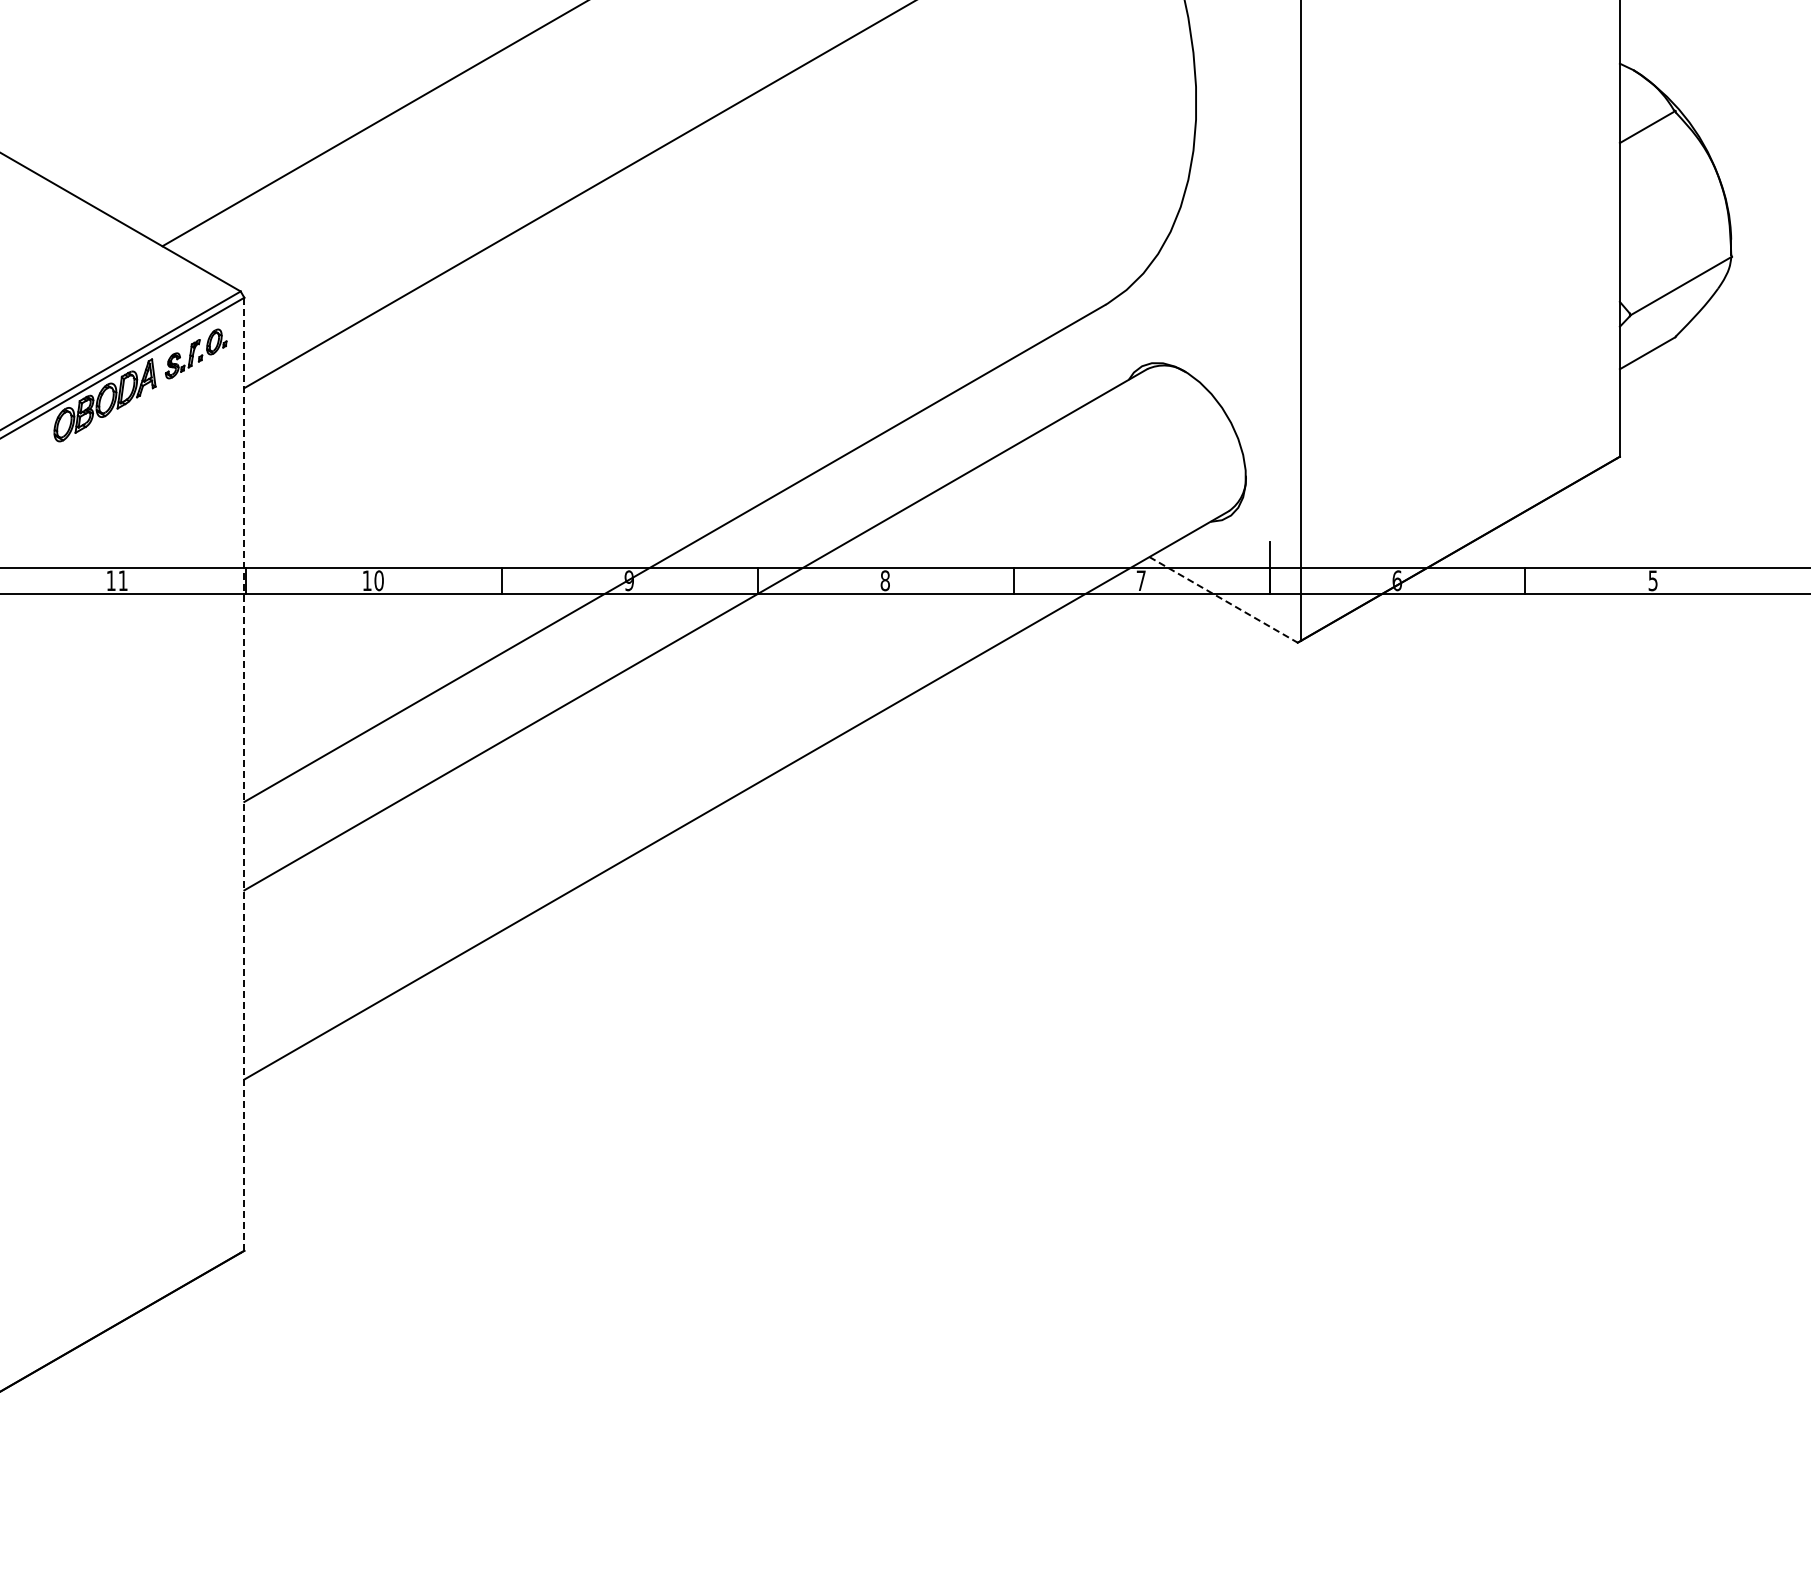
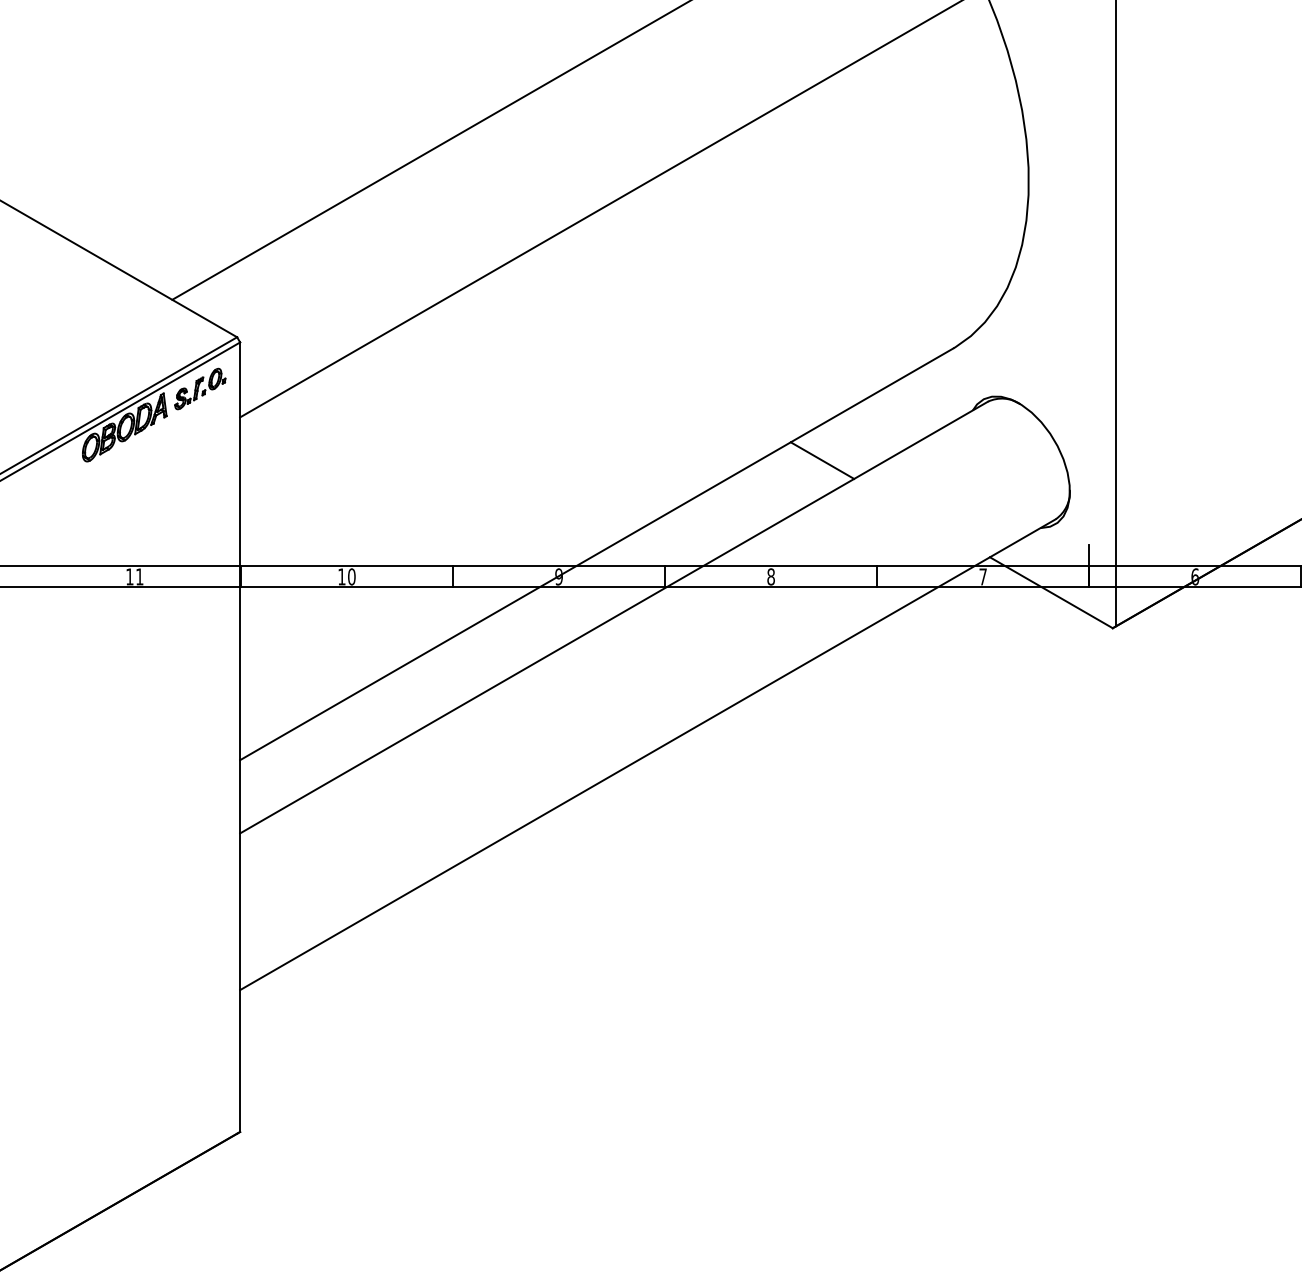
line: (947, 440) -> (822, 460), added
line: (1223, 599) -> (1051, 592), dashed -> solid
line: (244, 774) -> (240, 737), dashed -> solid

